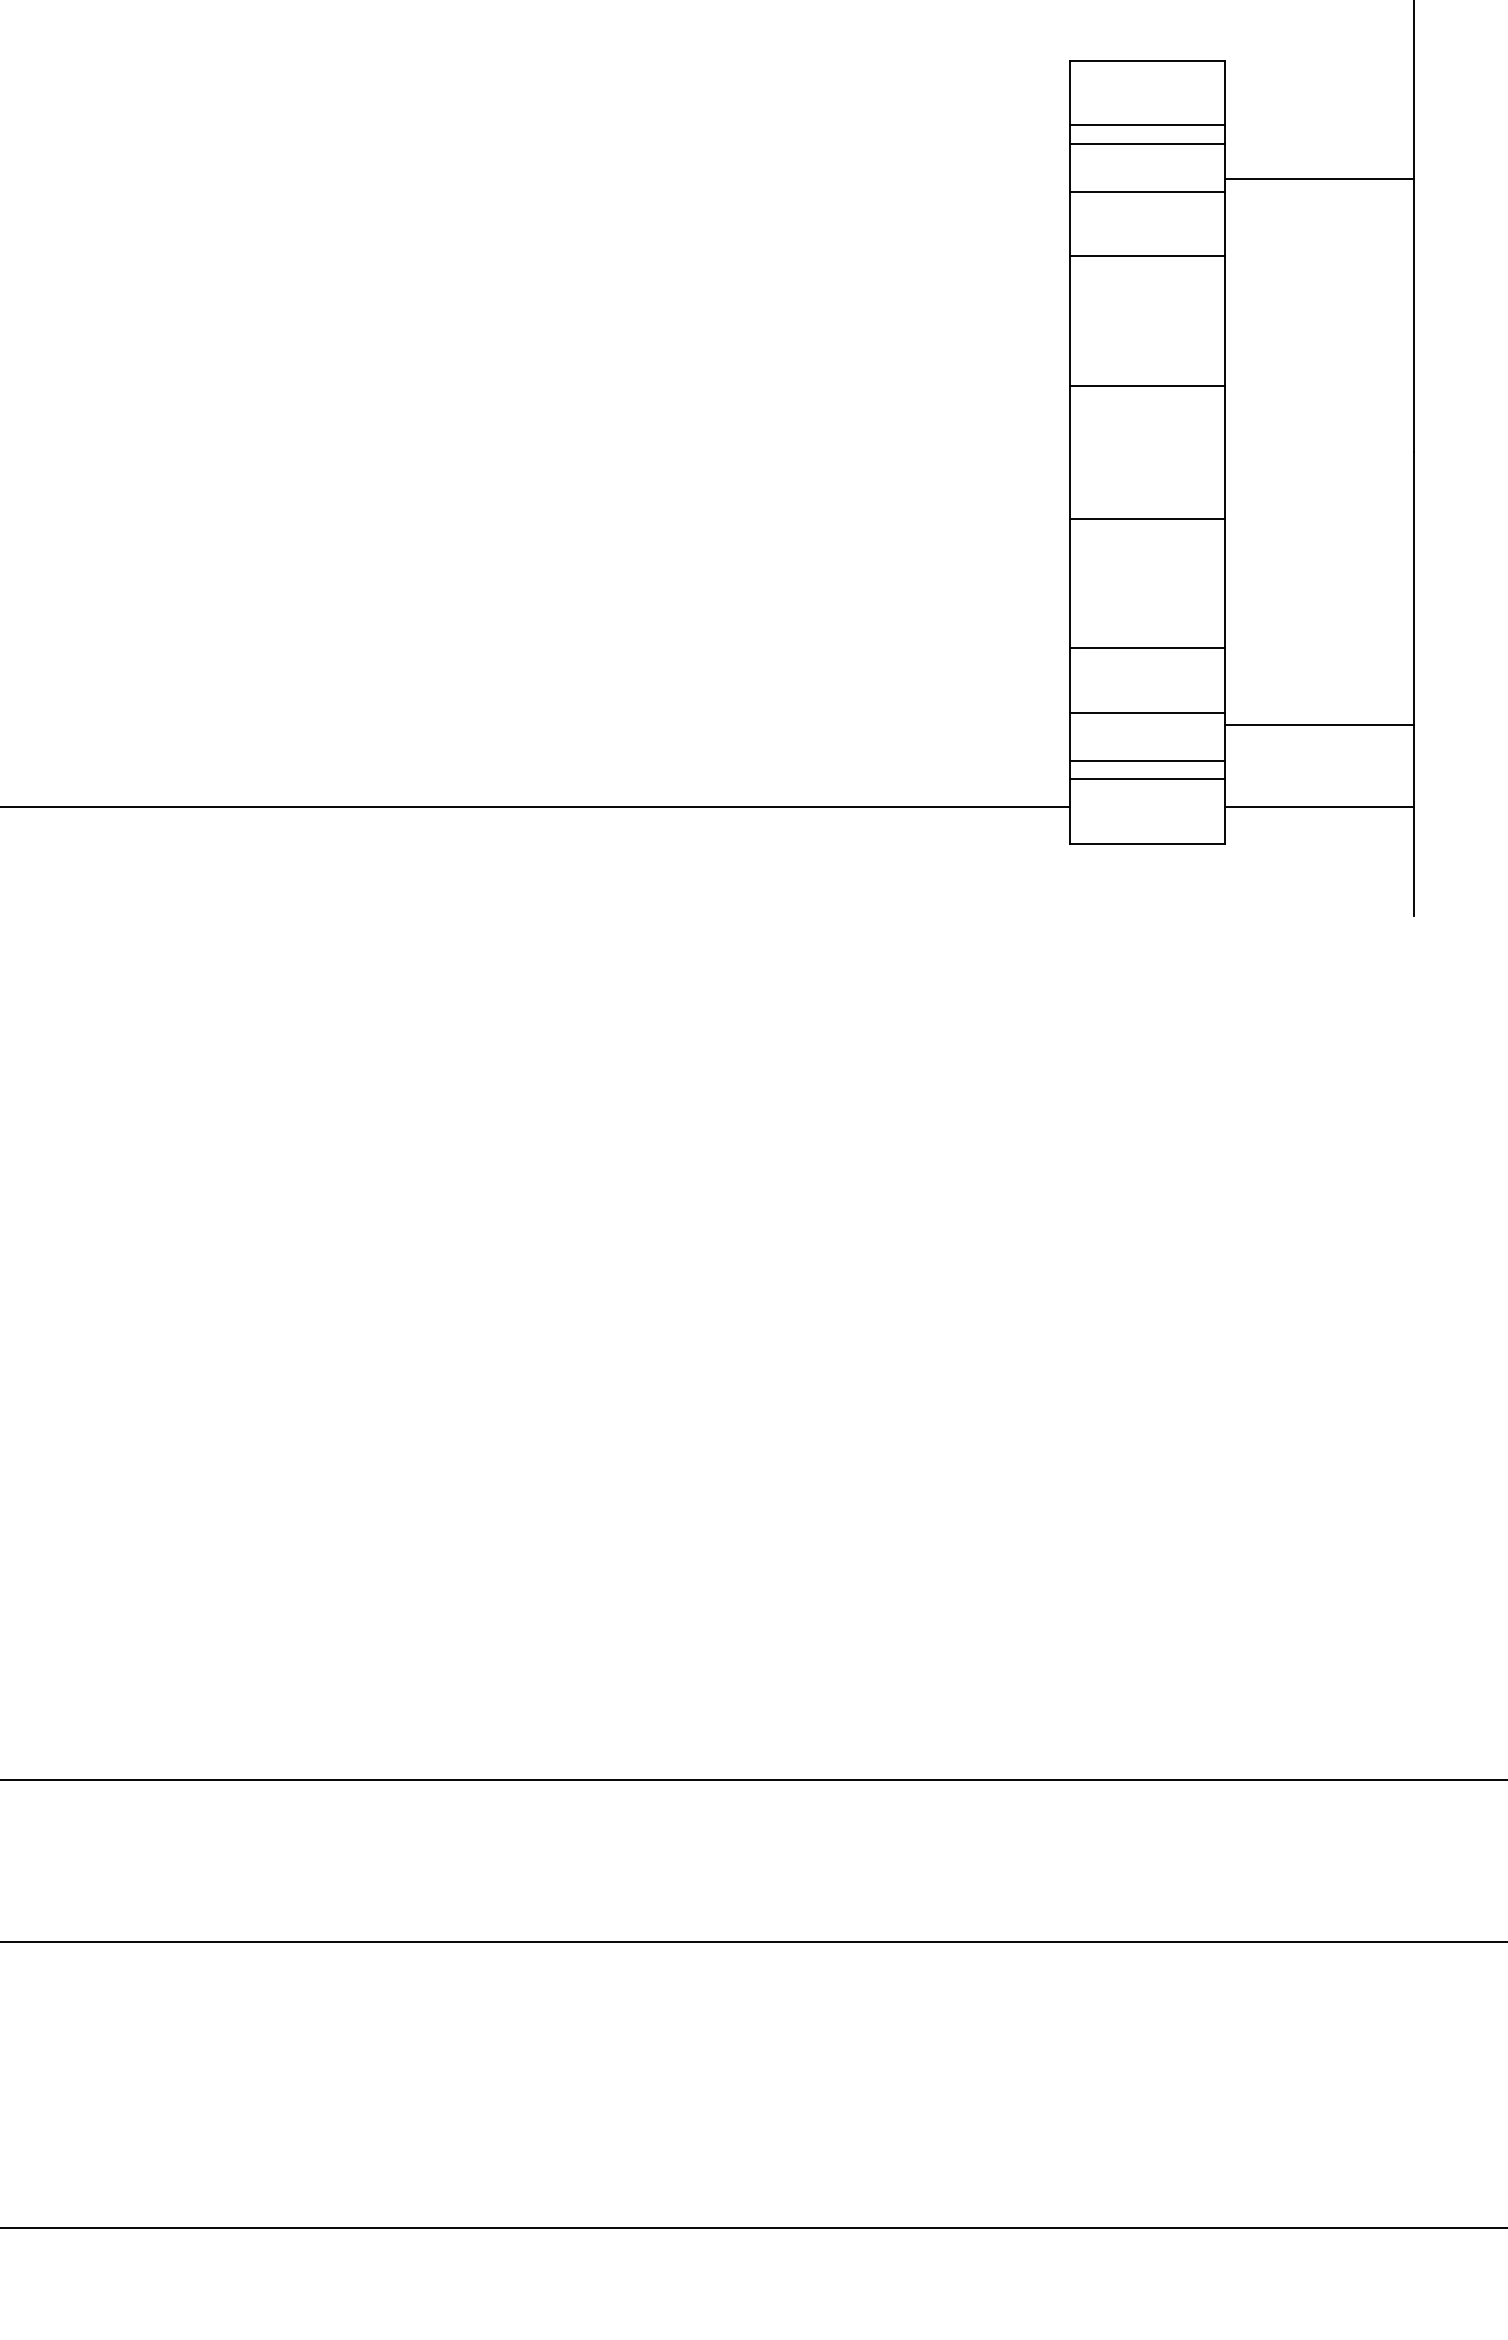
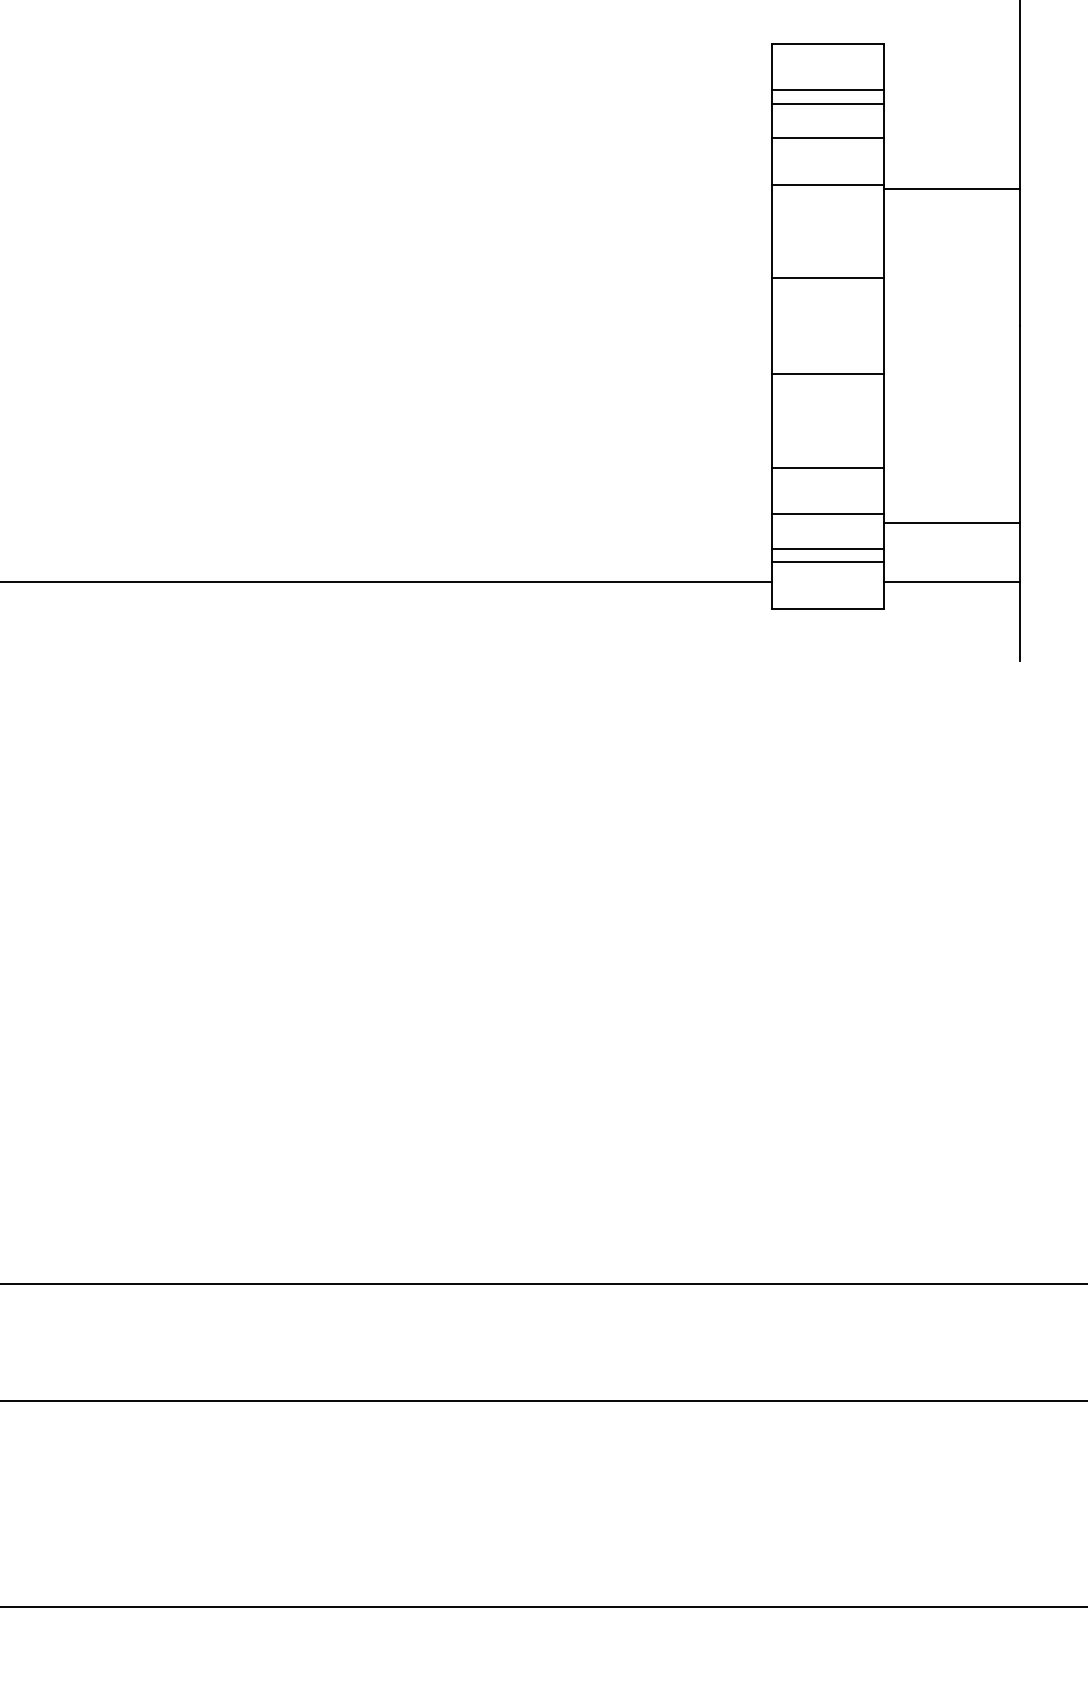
line: (1318, 179) -> (951, 188), moved

